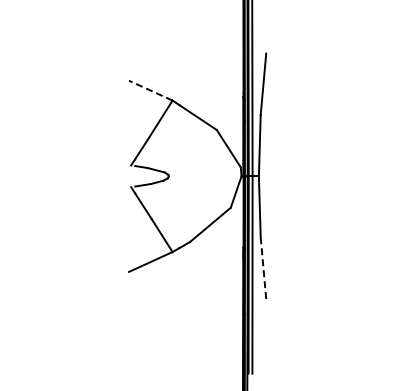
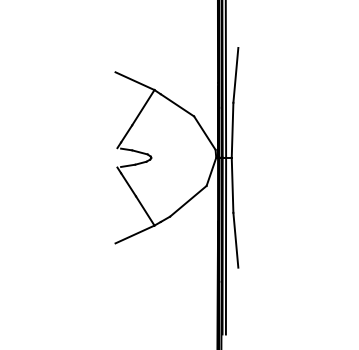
line: (150, 90) -> (134, 81), dashed -> solid
line: (263, 268) -> (235, 240), dashed -> solid

